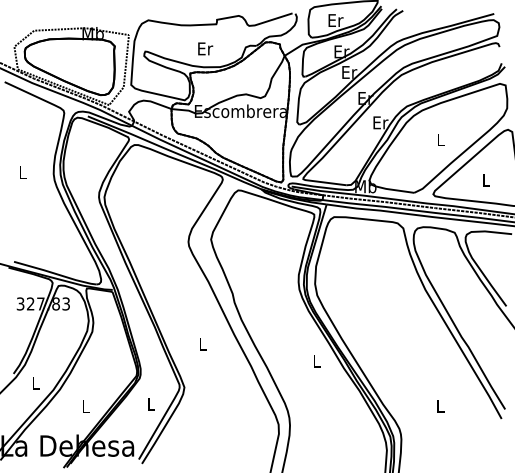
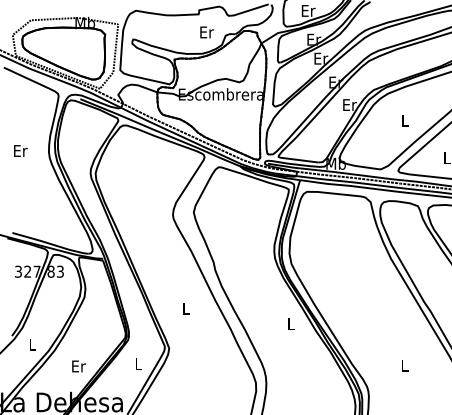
text: (205, 48) -> (207, 32), moved
text: (22, 172) -> (20, 150), L -> Er
text: (86, 406) -> (79, 366), L -> Er

